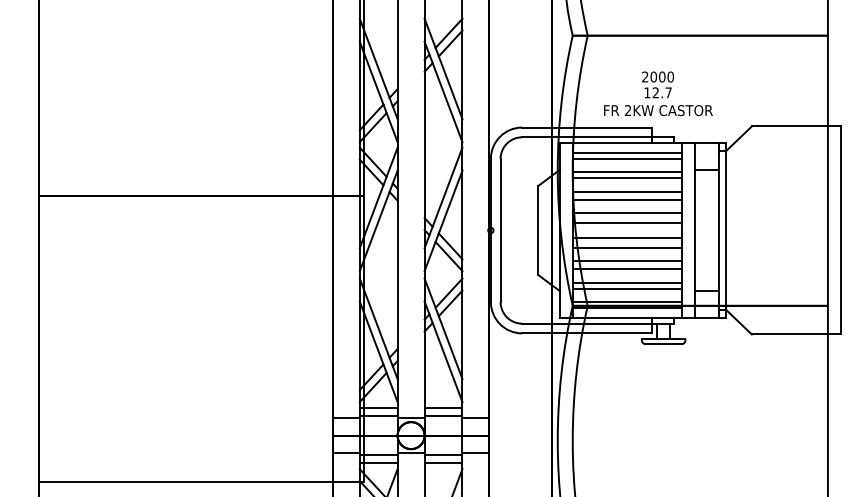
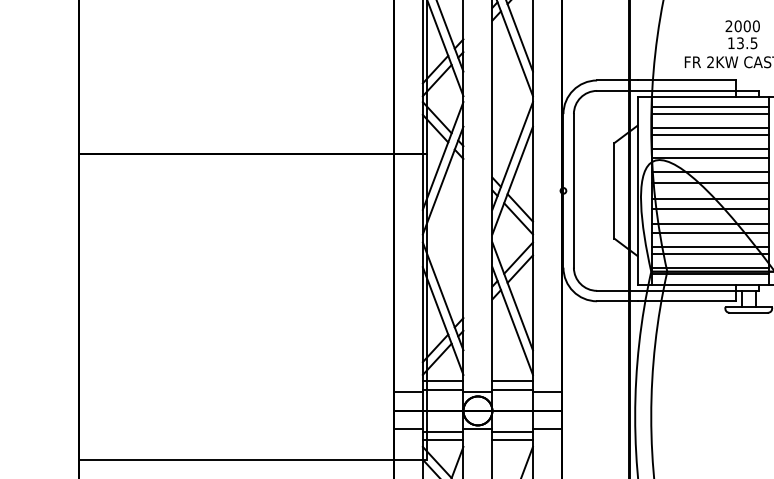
text: (661, 92) -> (746, 42), 12.7 -> 13.5

